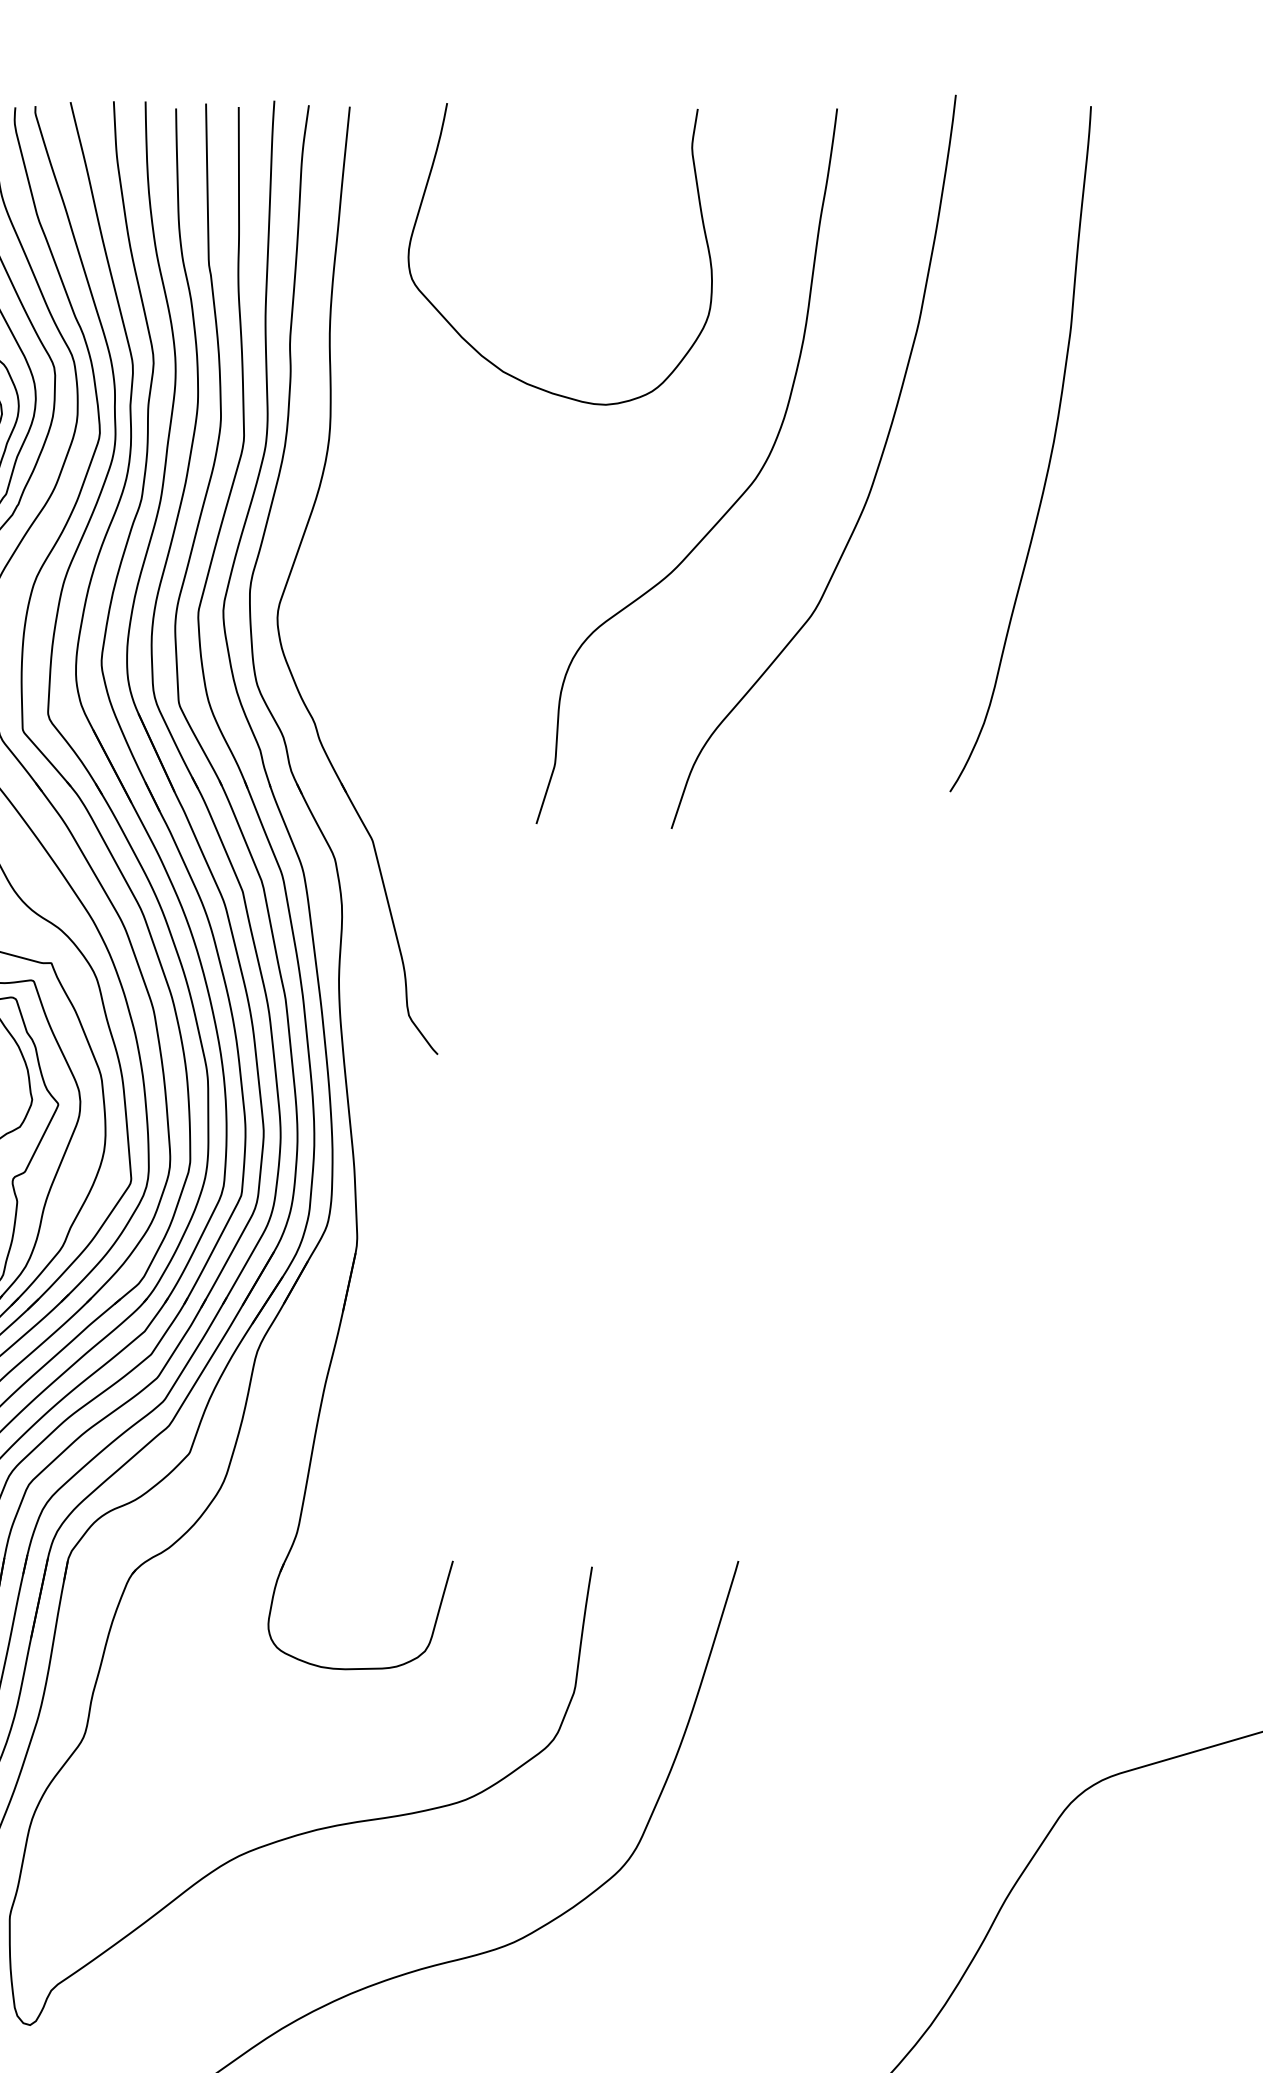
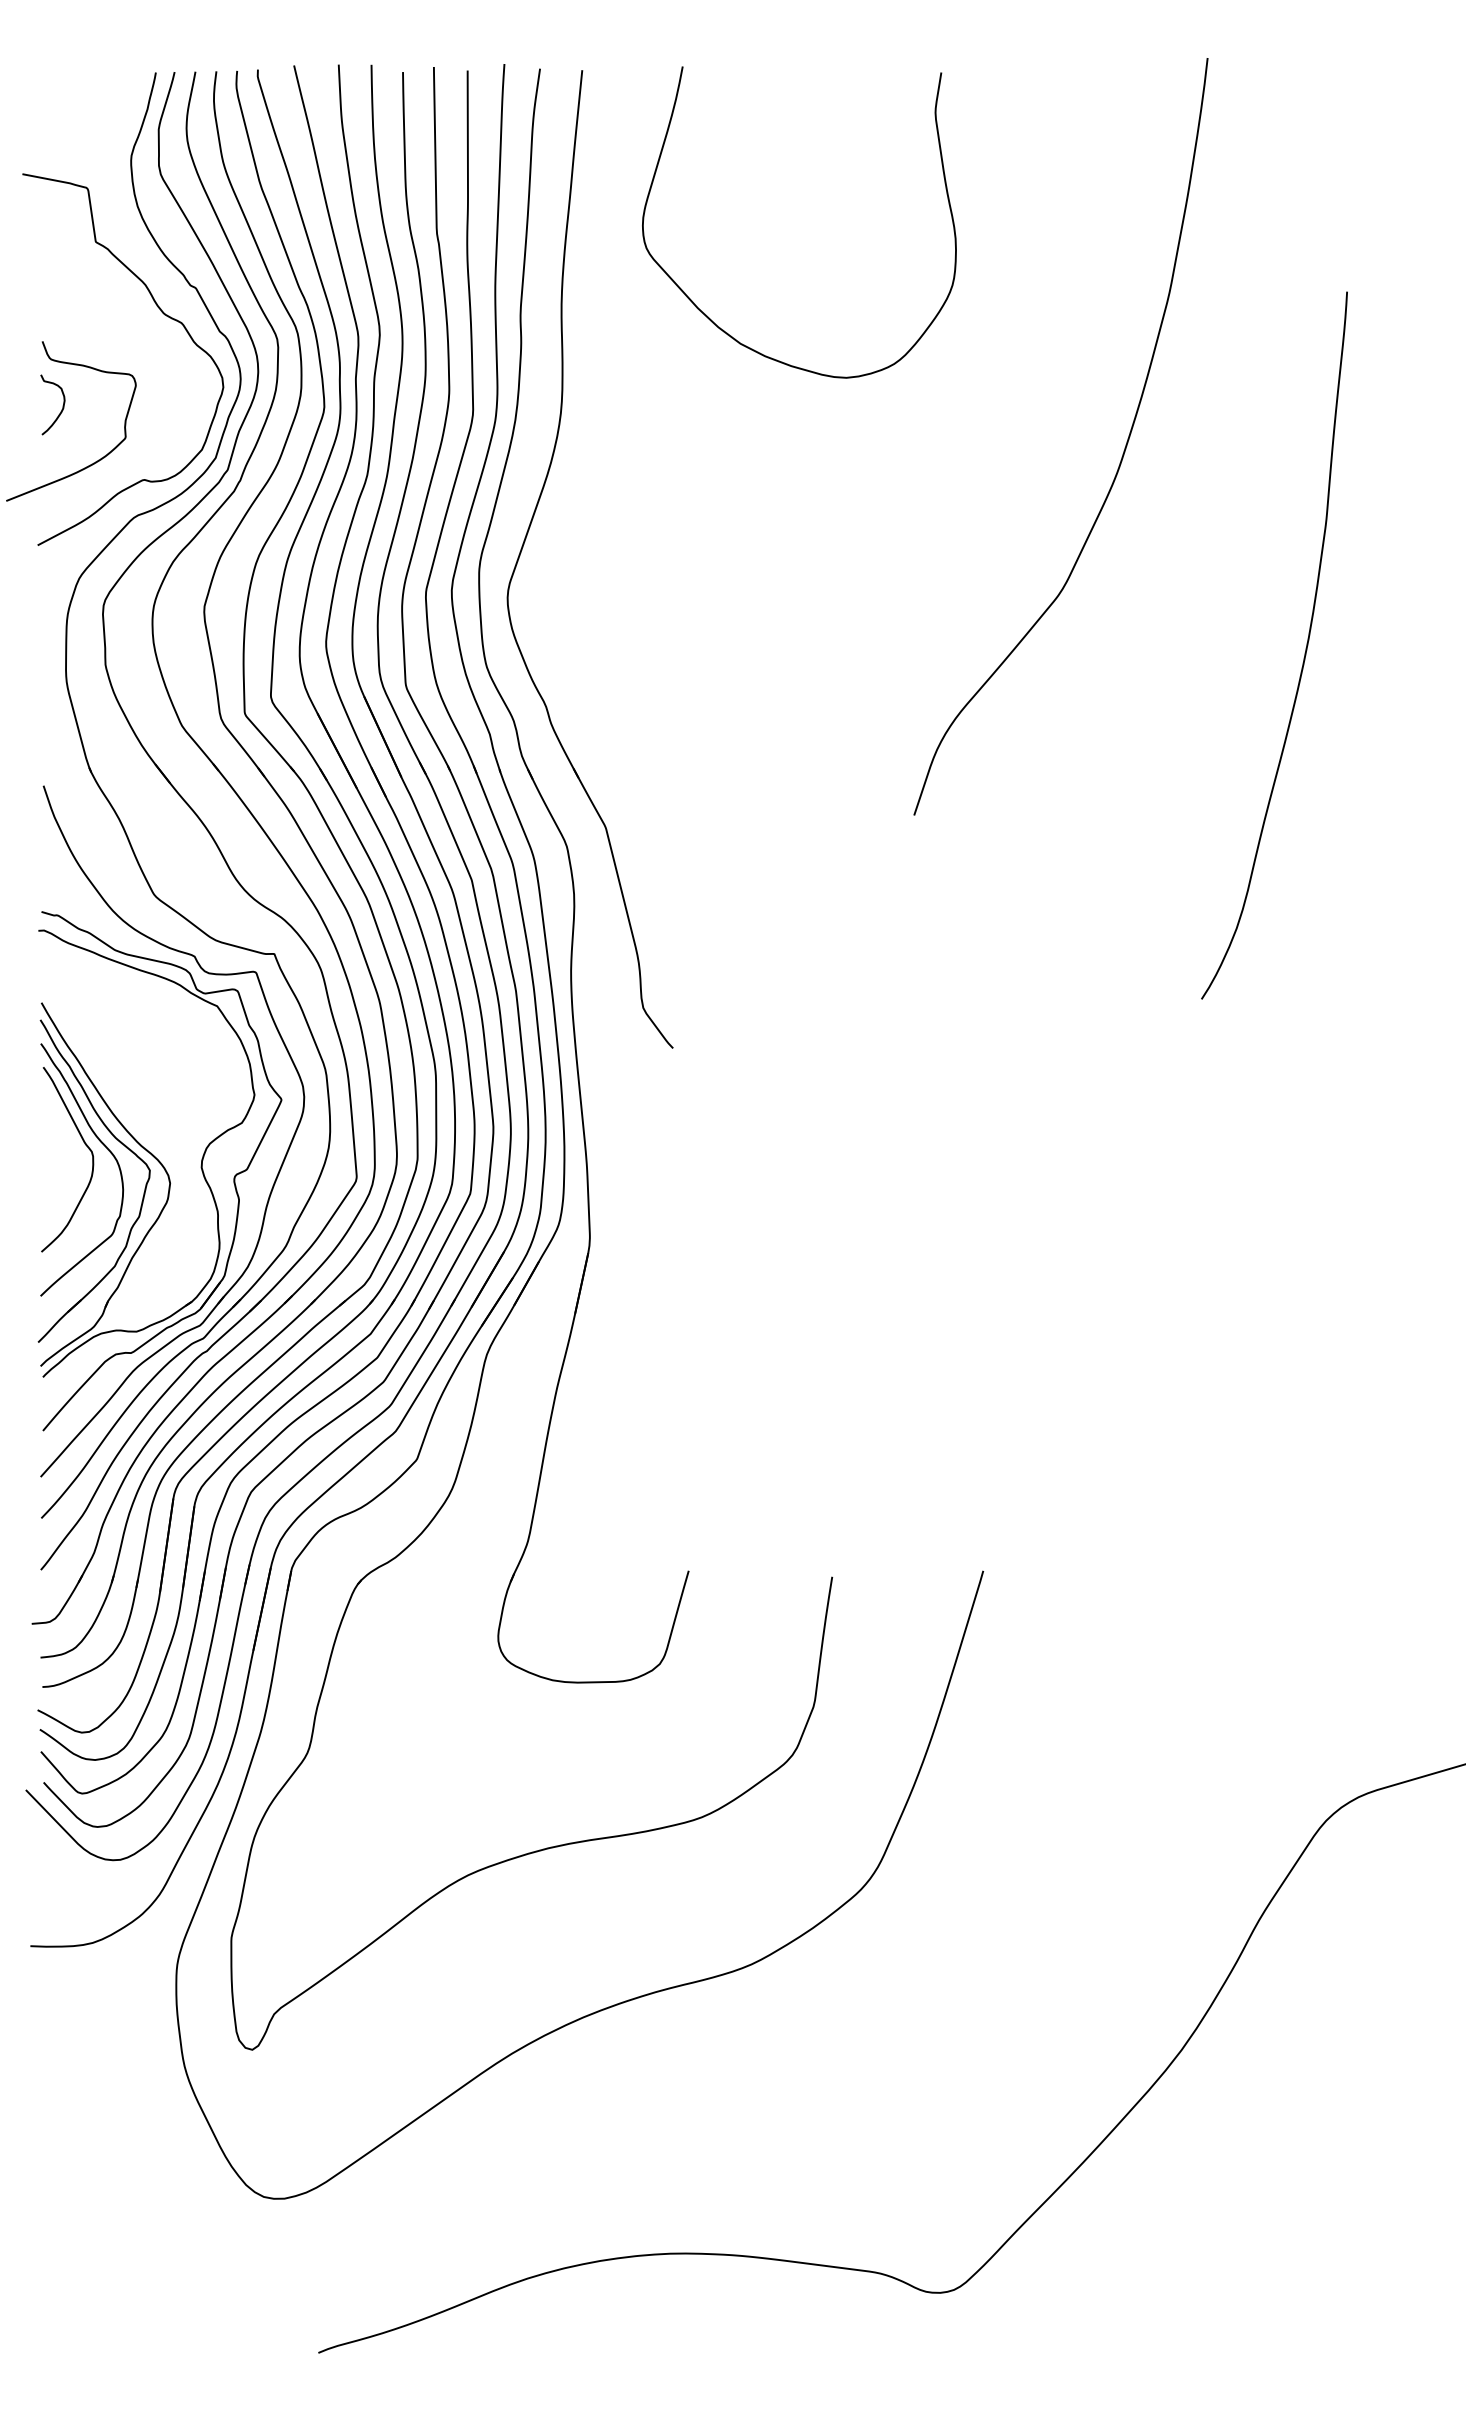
curve: (1049, 456) -> (1304, 653), moved
curve: (728, 508) -> (973, 484), removed

